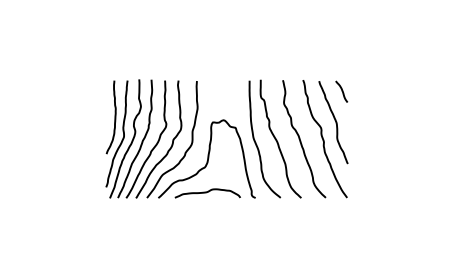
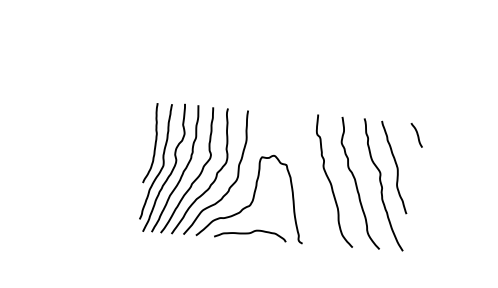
curve: (341, 91) -> (416, 135), moved
curve: (256, 142) -> (308, 182), removed

